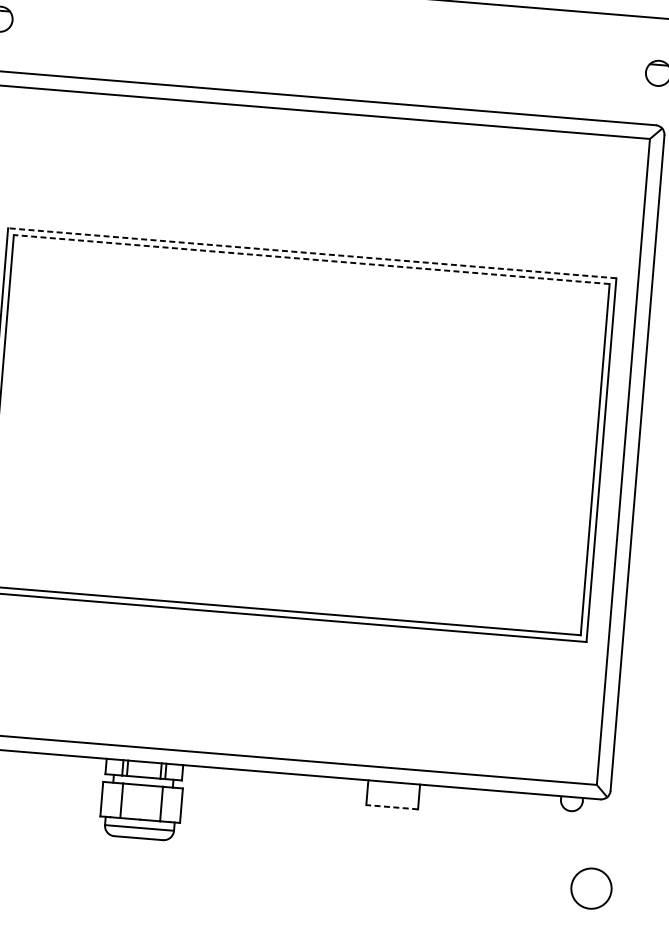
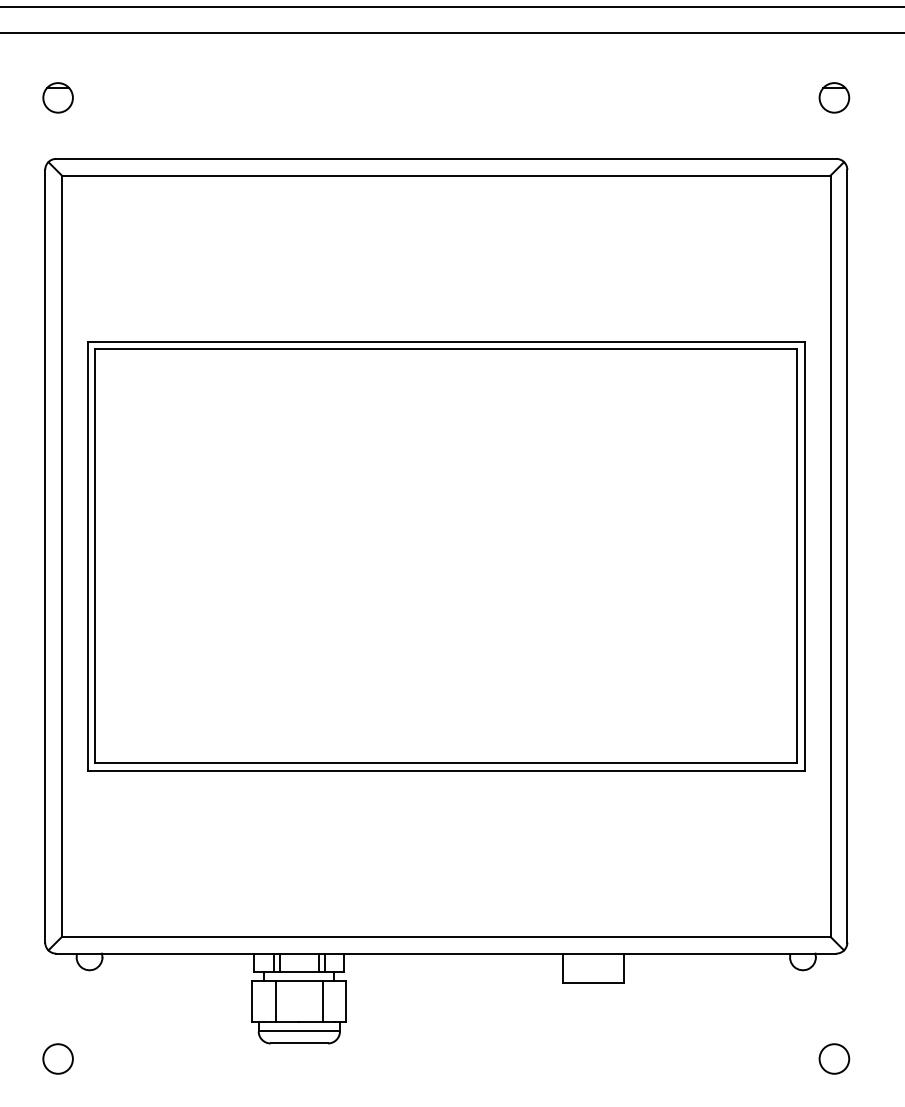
line: (312, 252) -> (446, 341), dashed -> solid
line: (311, 259) -> (445, 349), dashed -> solid
line: (391, 806) -> (592, 982), dashed -> solid
circle: (591, 888) -> (834, 1058), size x0.62

